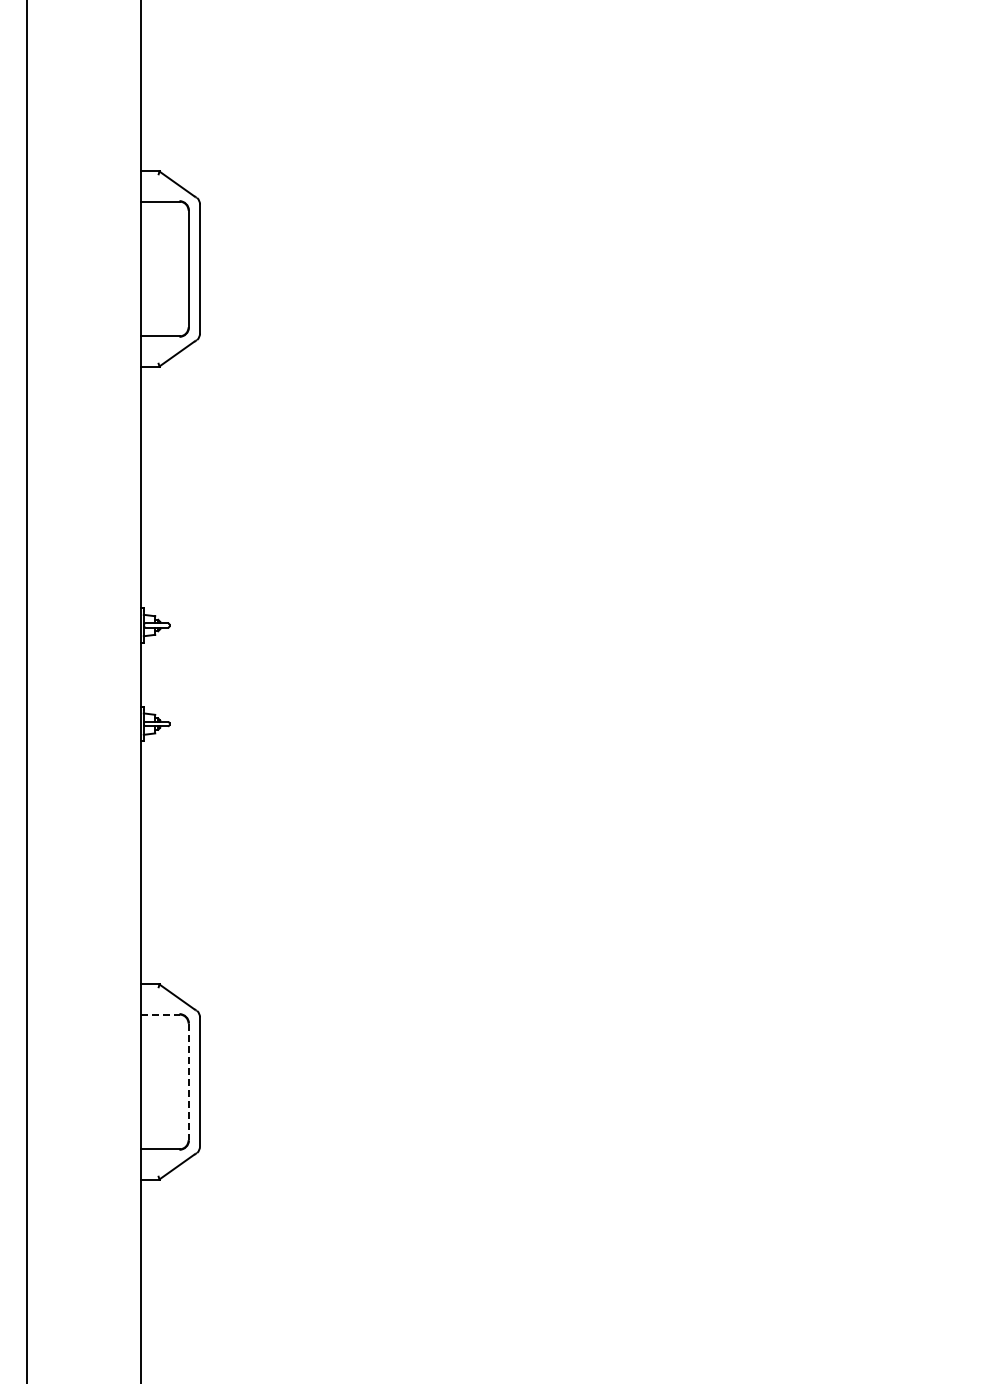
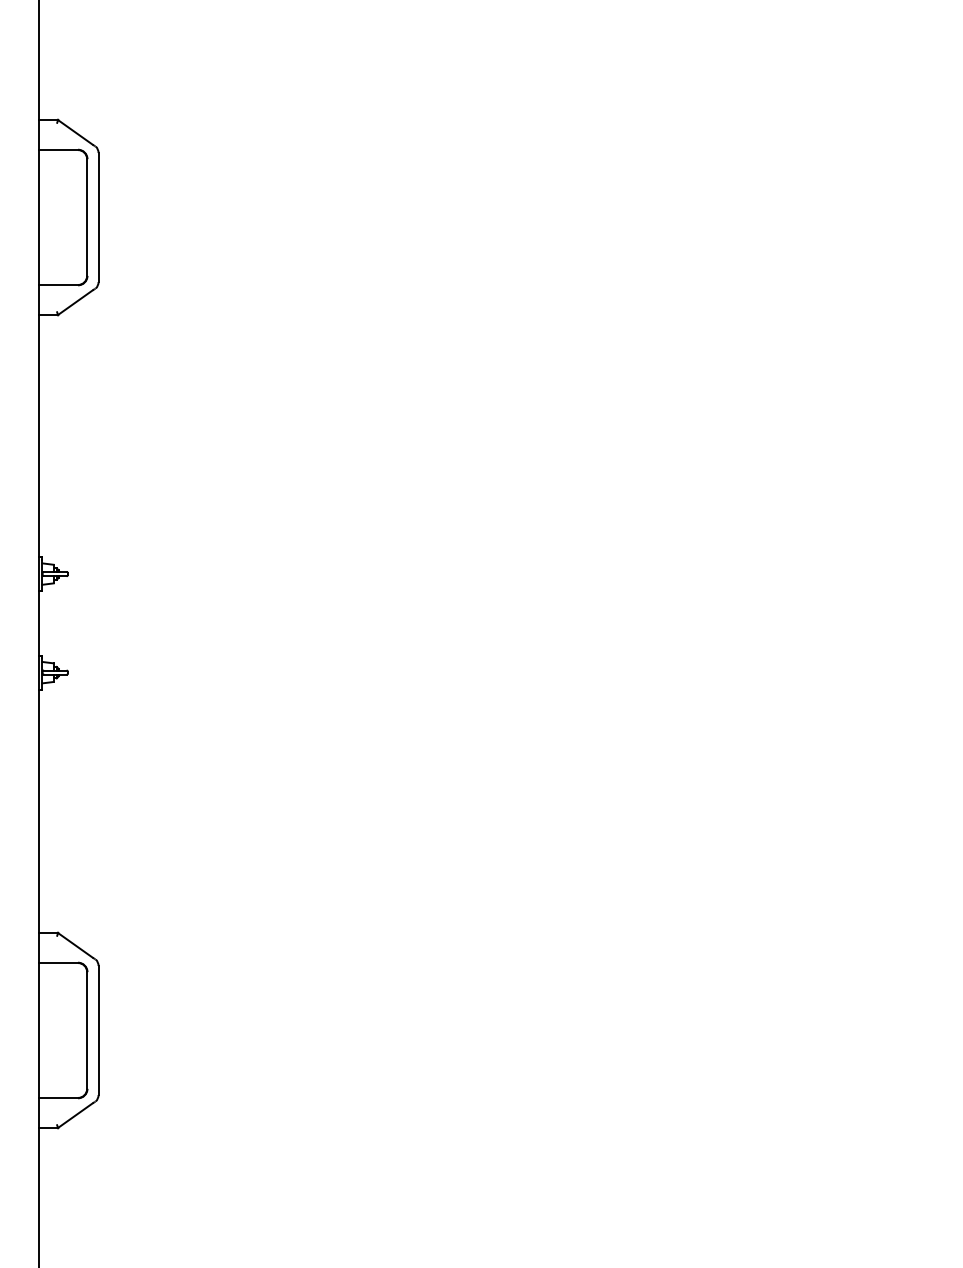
line: (160, 1014) -> (59, 963), dashed -> solid
line: (188, 1082) -> (87, 1031), dashed -> solid

